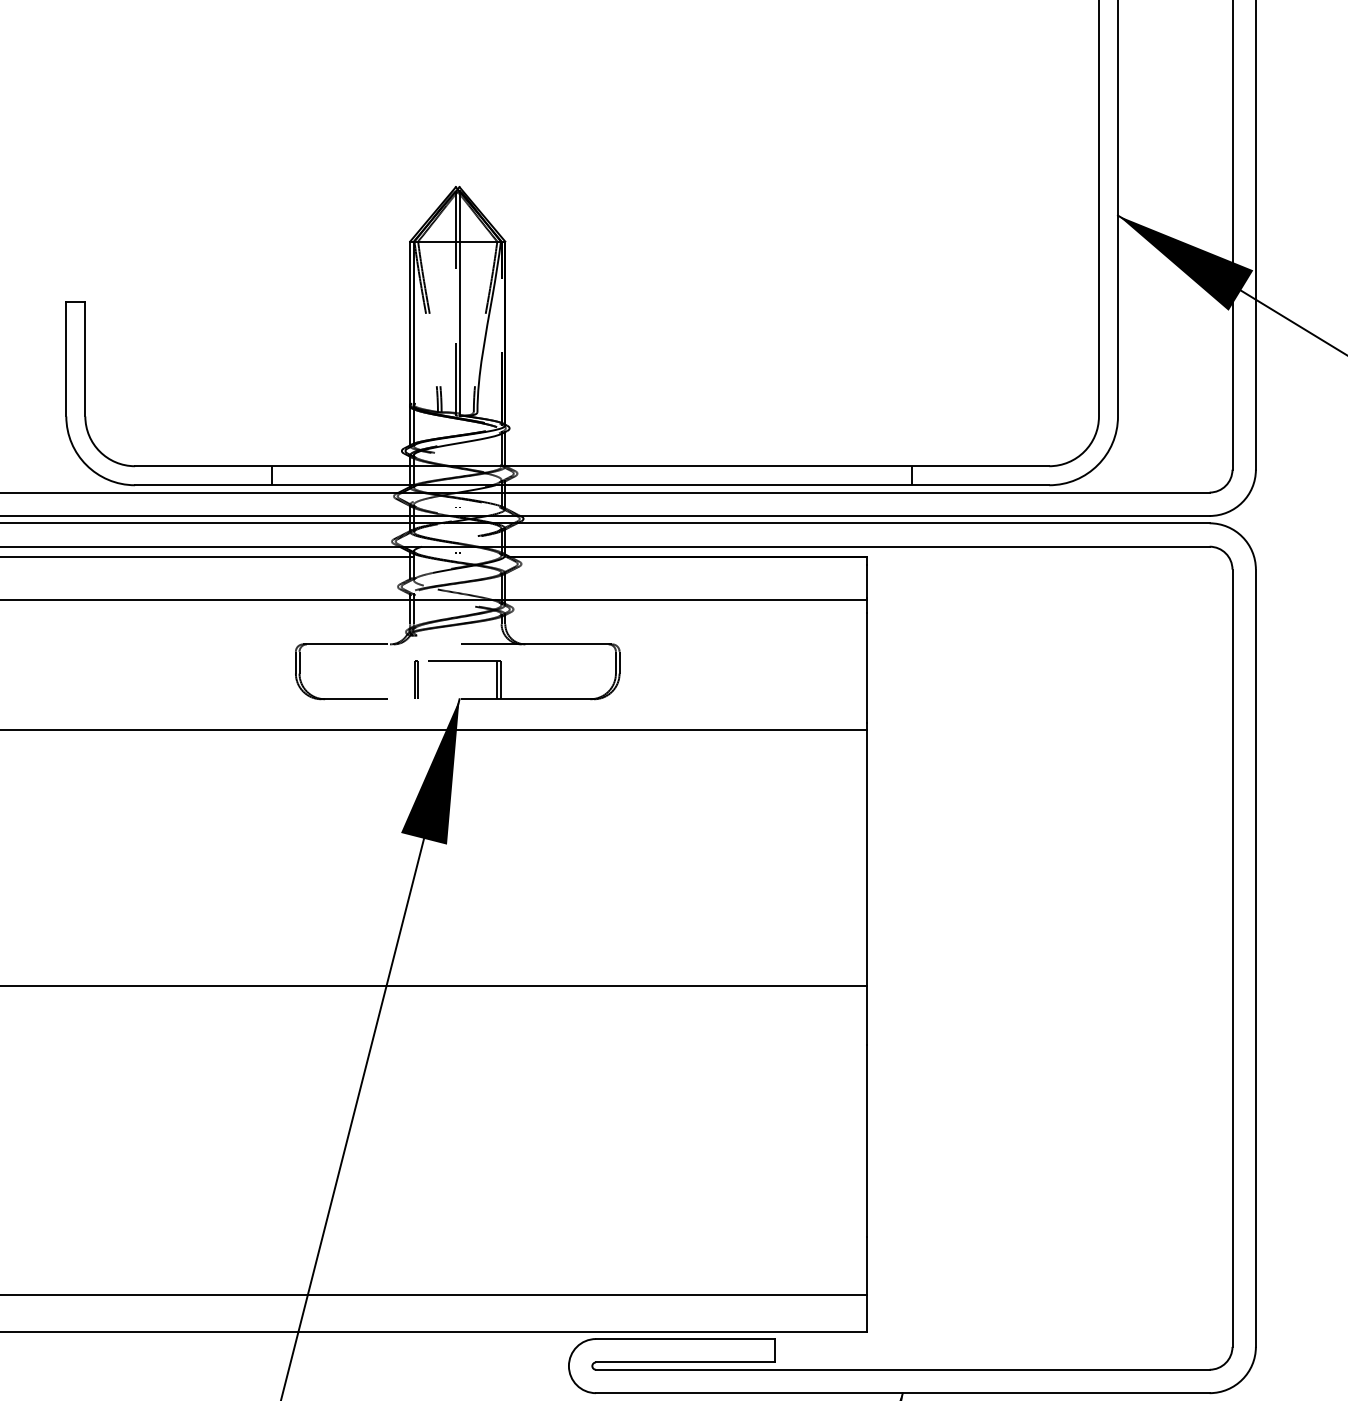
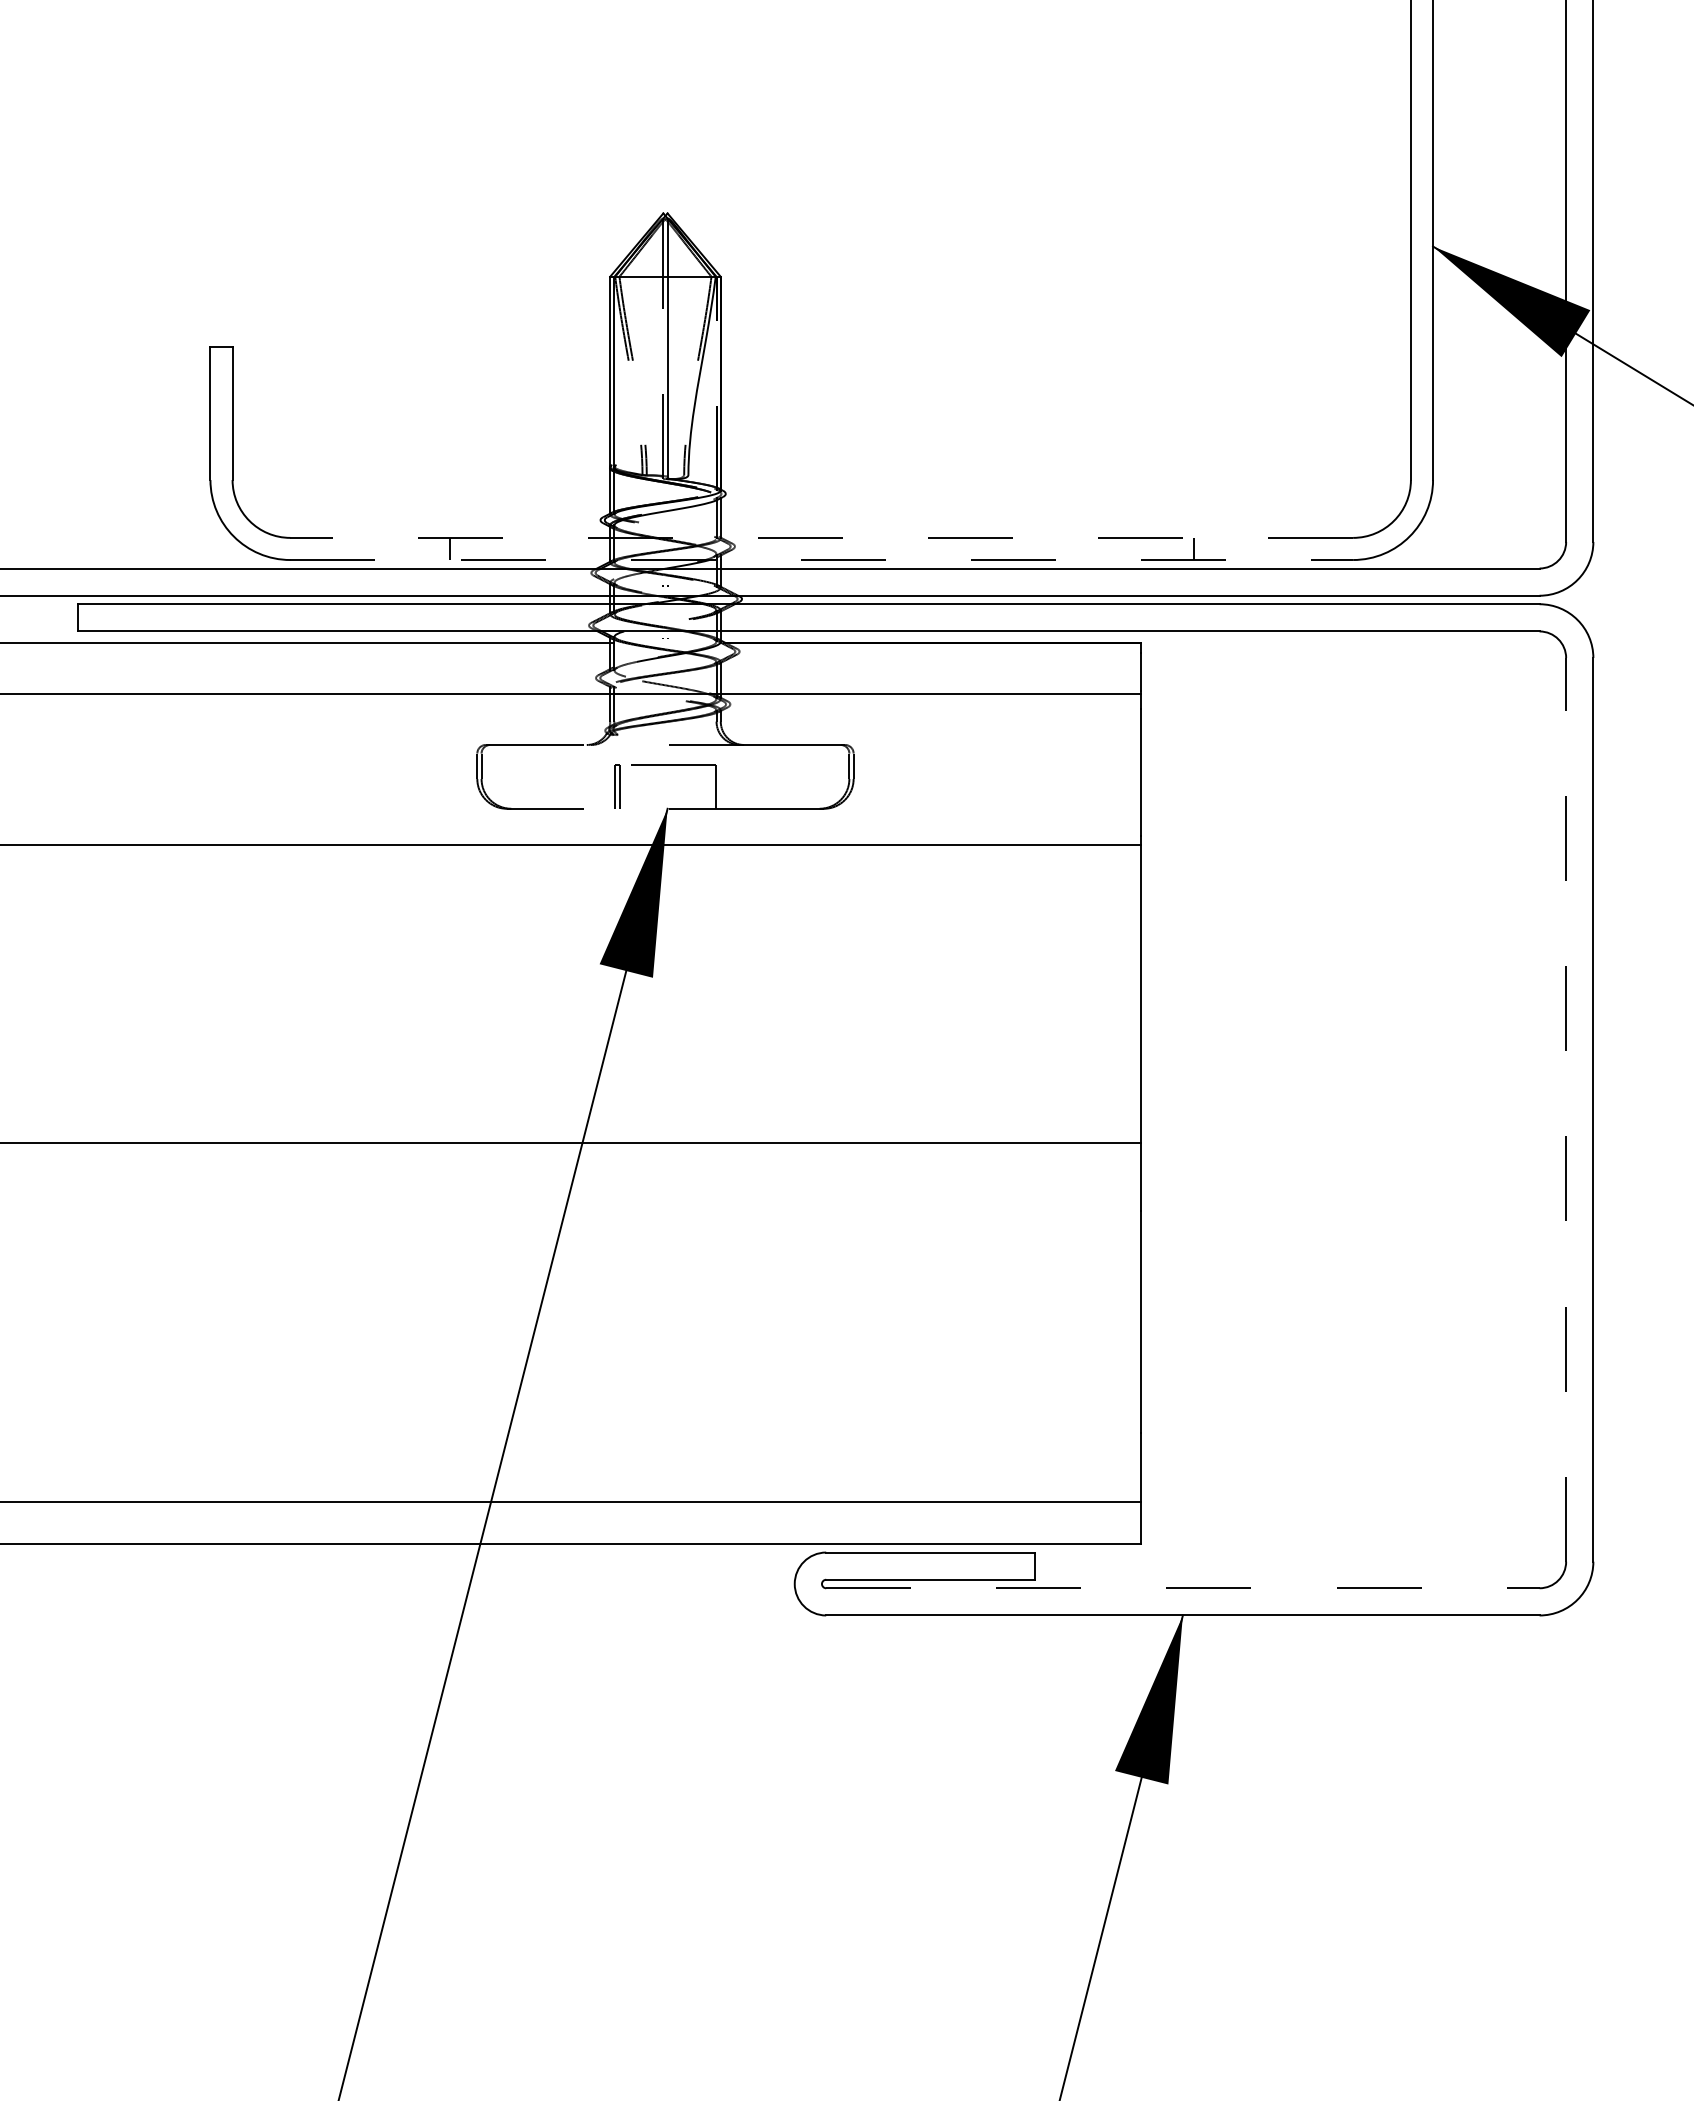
line: (591, 465) -> (821, 537), solid -> dashed
line: (592, 485) -> (822, 560), solid -> dashed
line: (497, 680) -> (711, 786), removed
line: (1232, 957) -> (1566, 1109), solid -> dashed
line: (902, 1369) -> (1182, 1588), solid -> dashed

